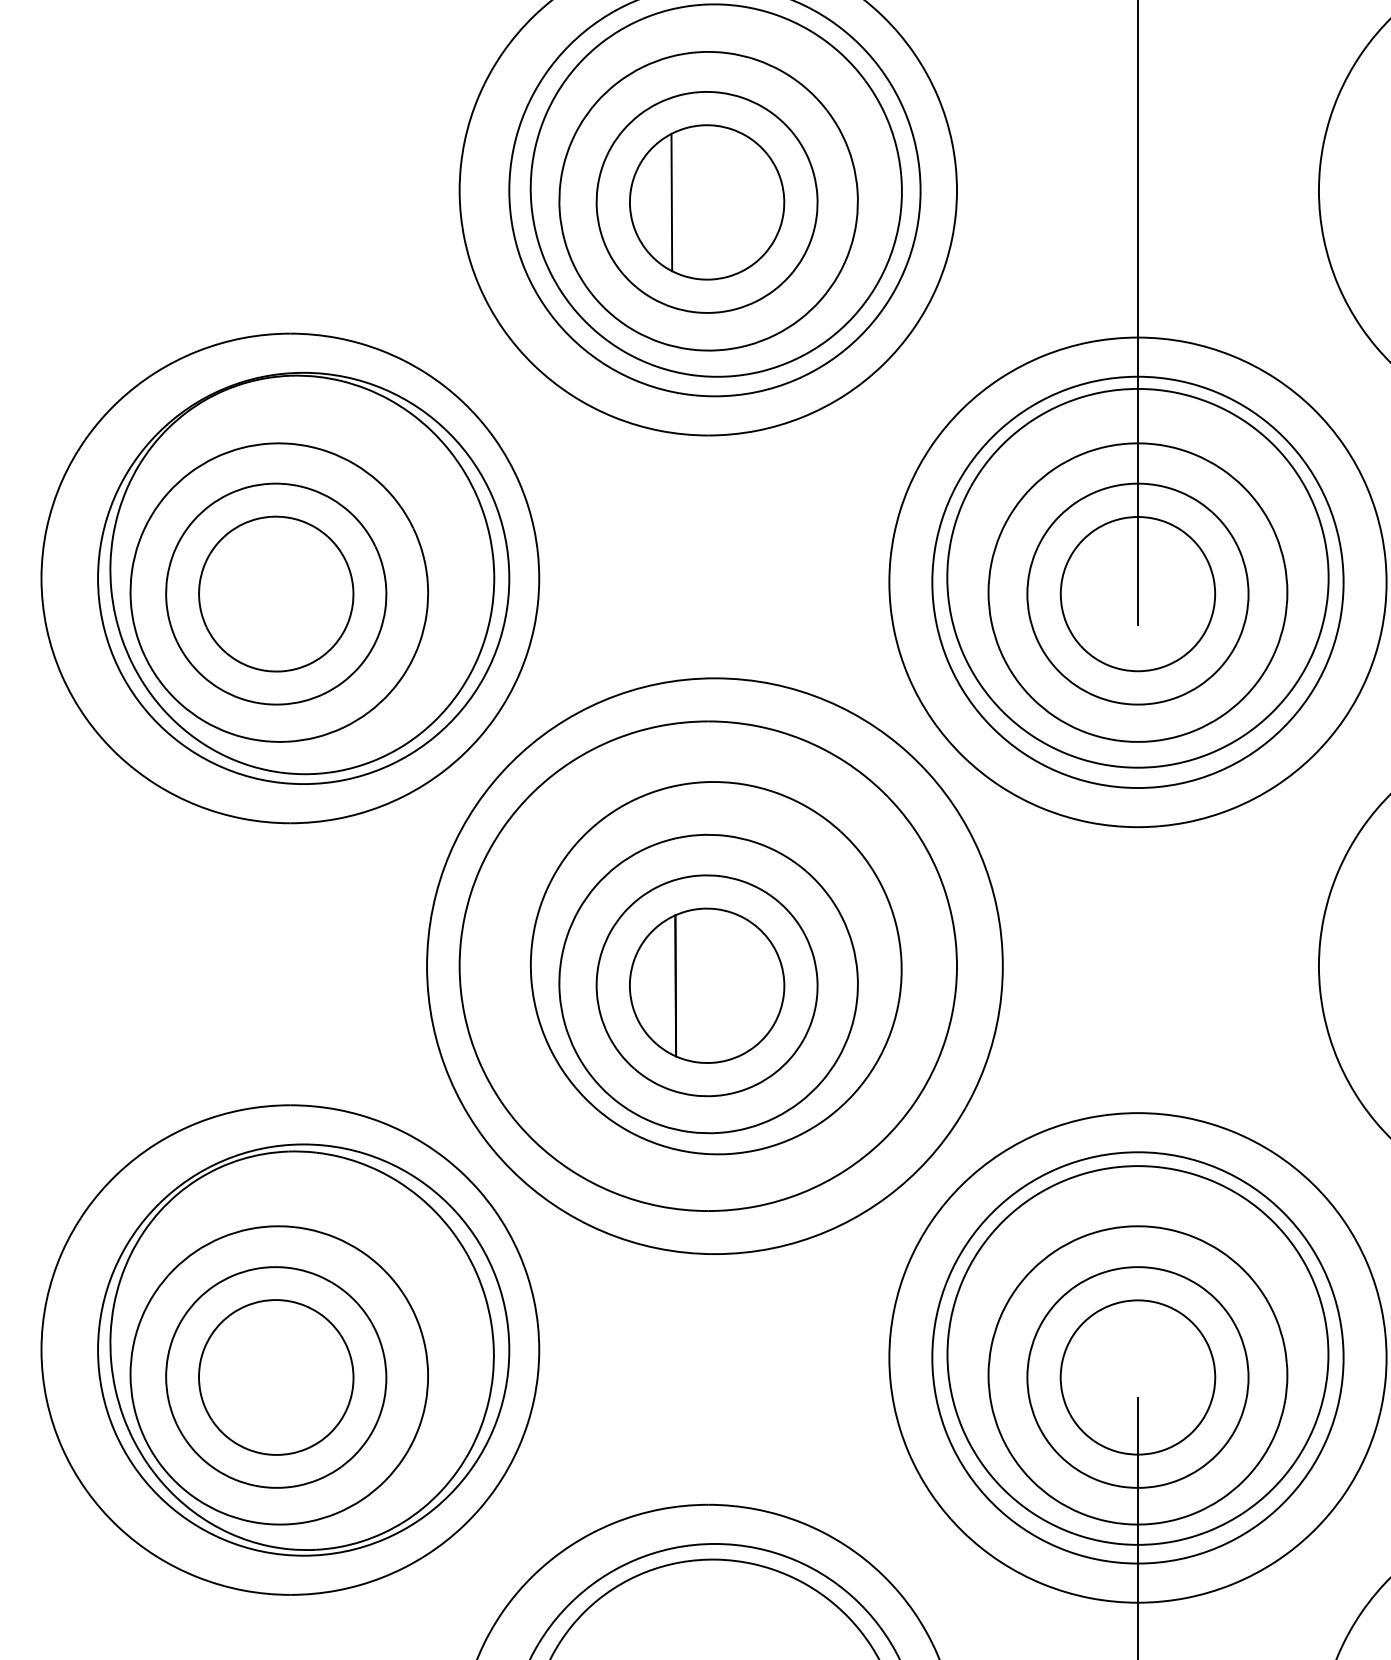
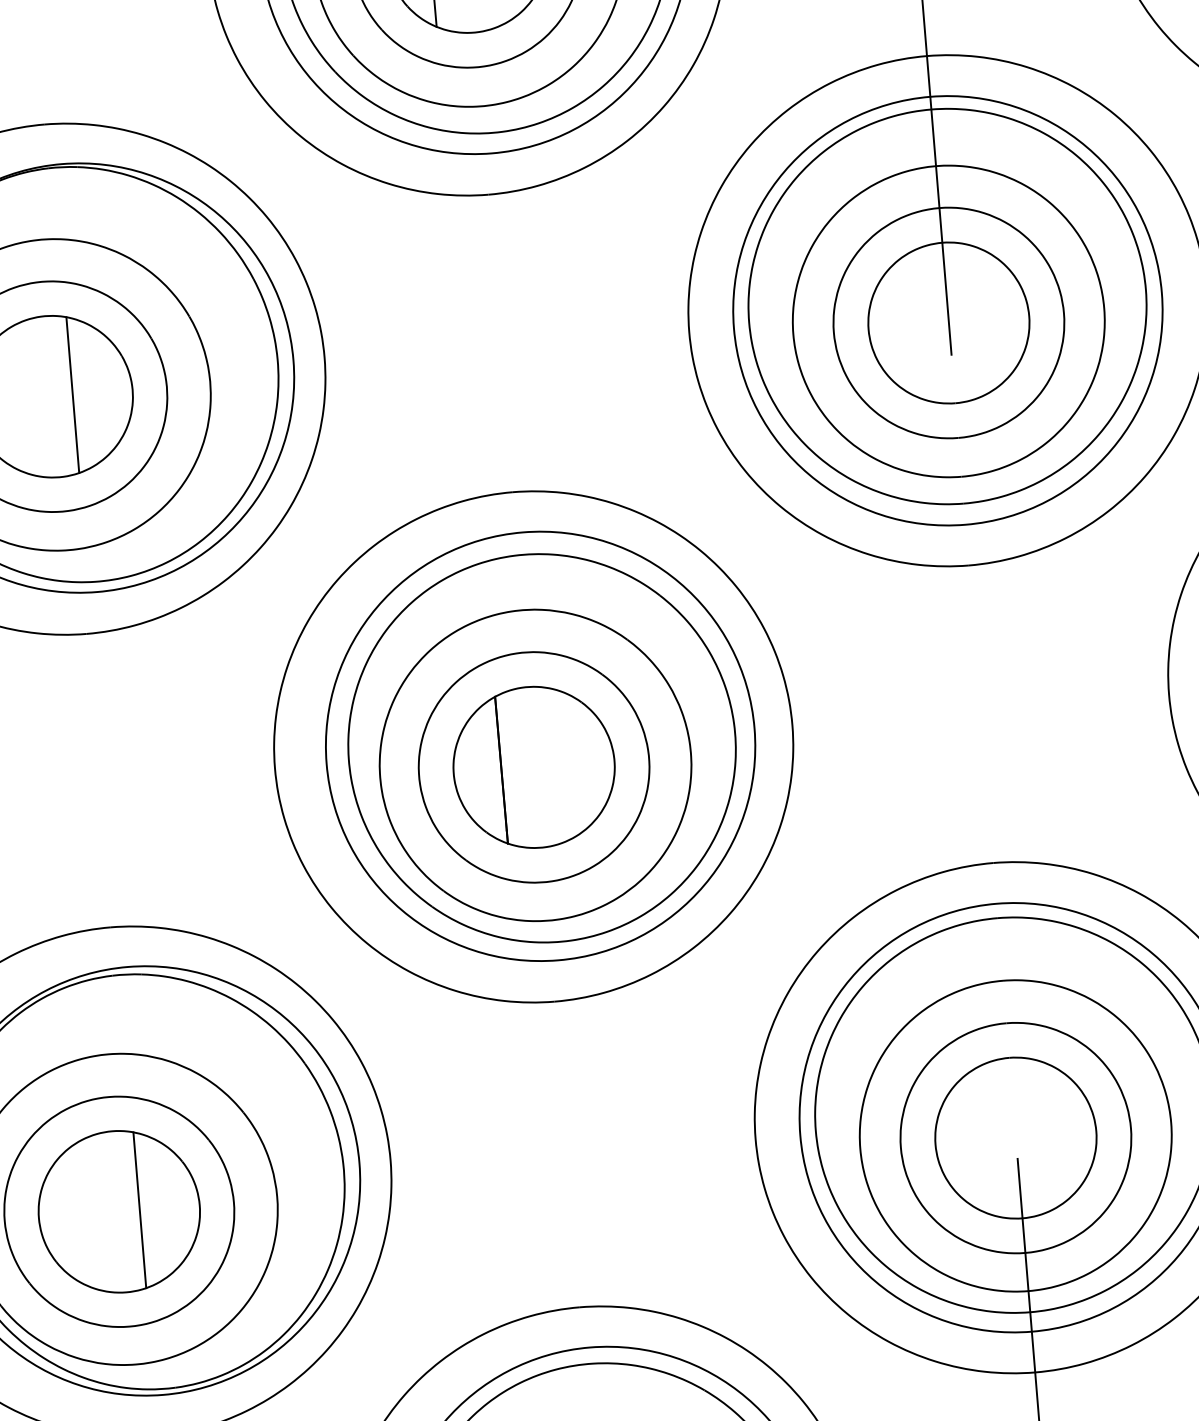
line: (295, 594) -> (72, 395), added
circle: (714, 965) -> (540, 745), size x0.71
line: (295, 1377) -> (139, 1210), added

